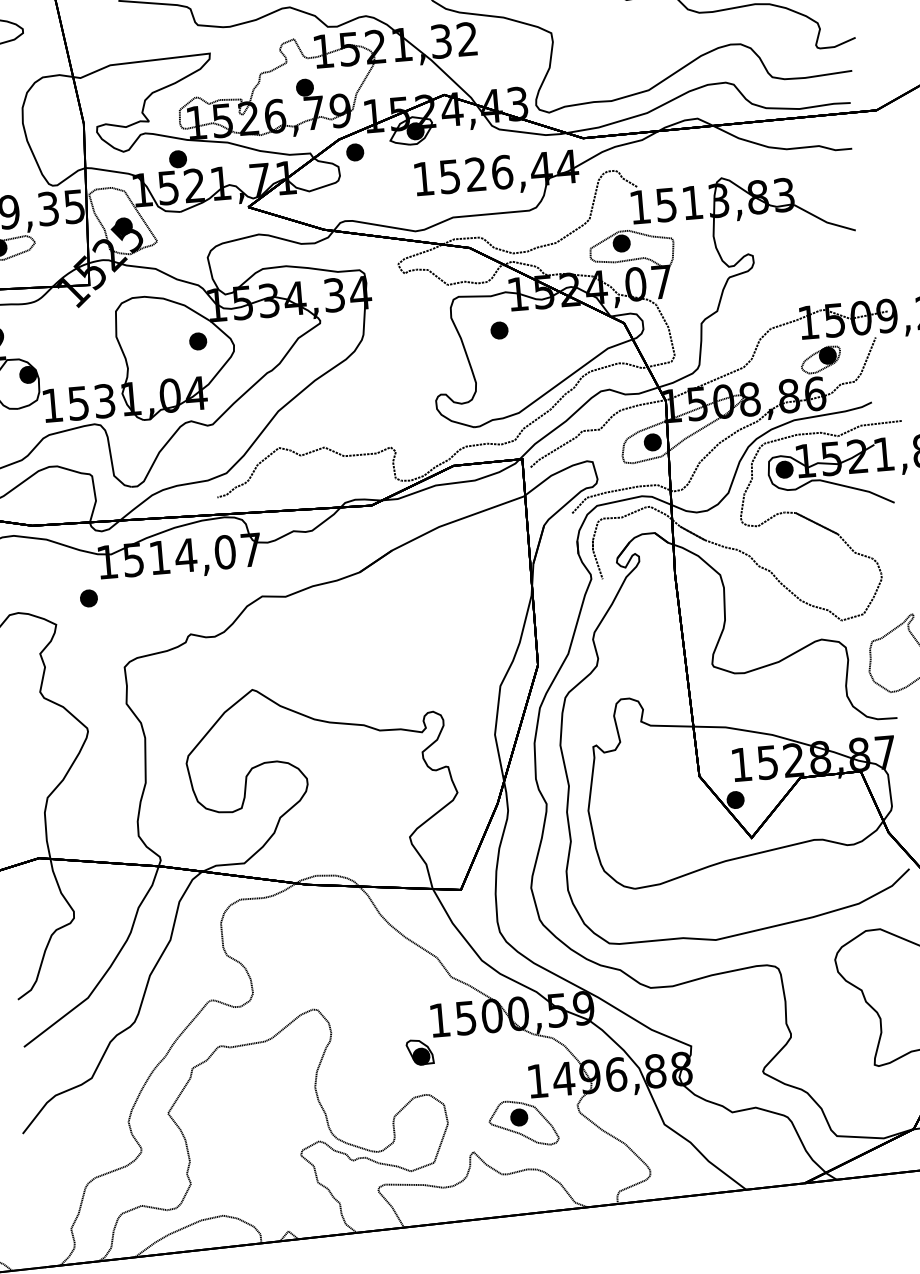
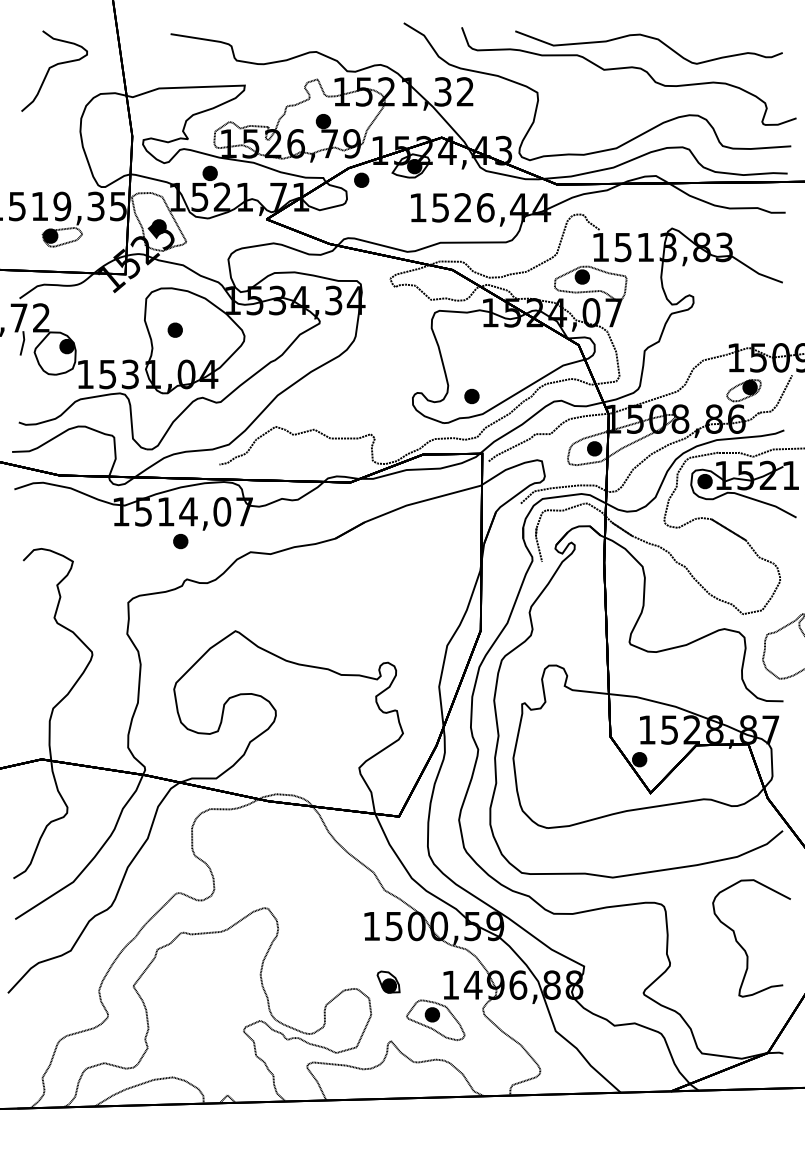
part: (498, 330) -> (471, 396), moved
part: (197, 340) -> (174, 329), moved
part: (88, 598) -> (180, 541), moved
part: (419, 1051) -> (388, 981), moved

